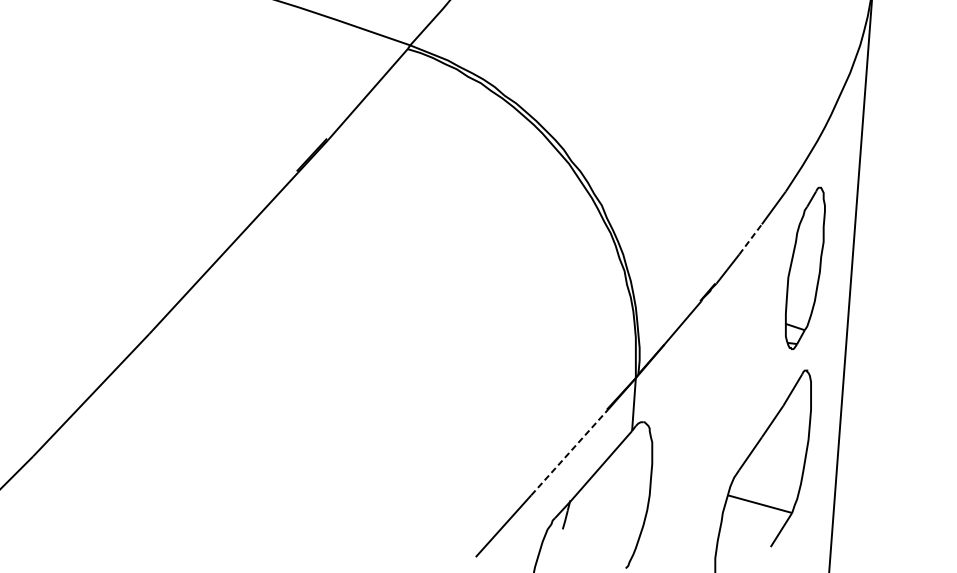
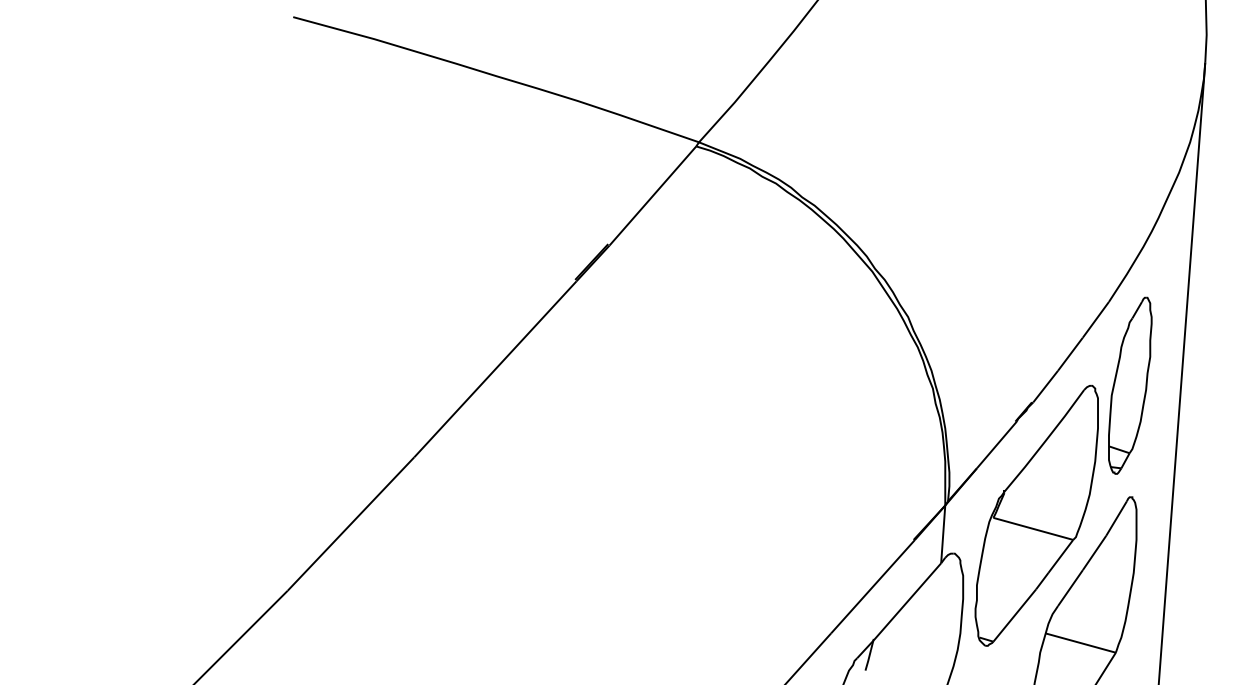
line: (750, 239) -> (1070, 354), dashed -> solid
part: (719, 387) -> (1036, 515), added
line: (570, 452) -> (873, 586), dashed -> solid

